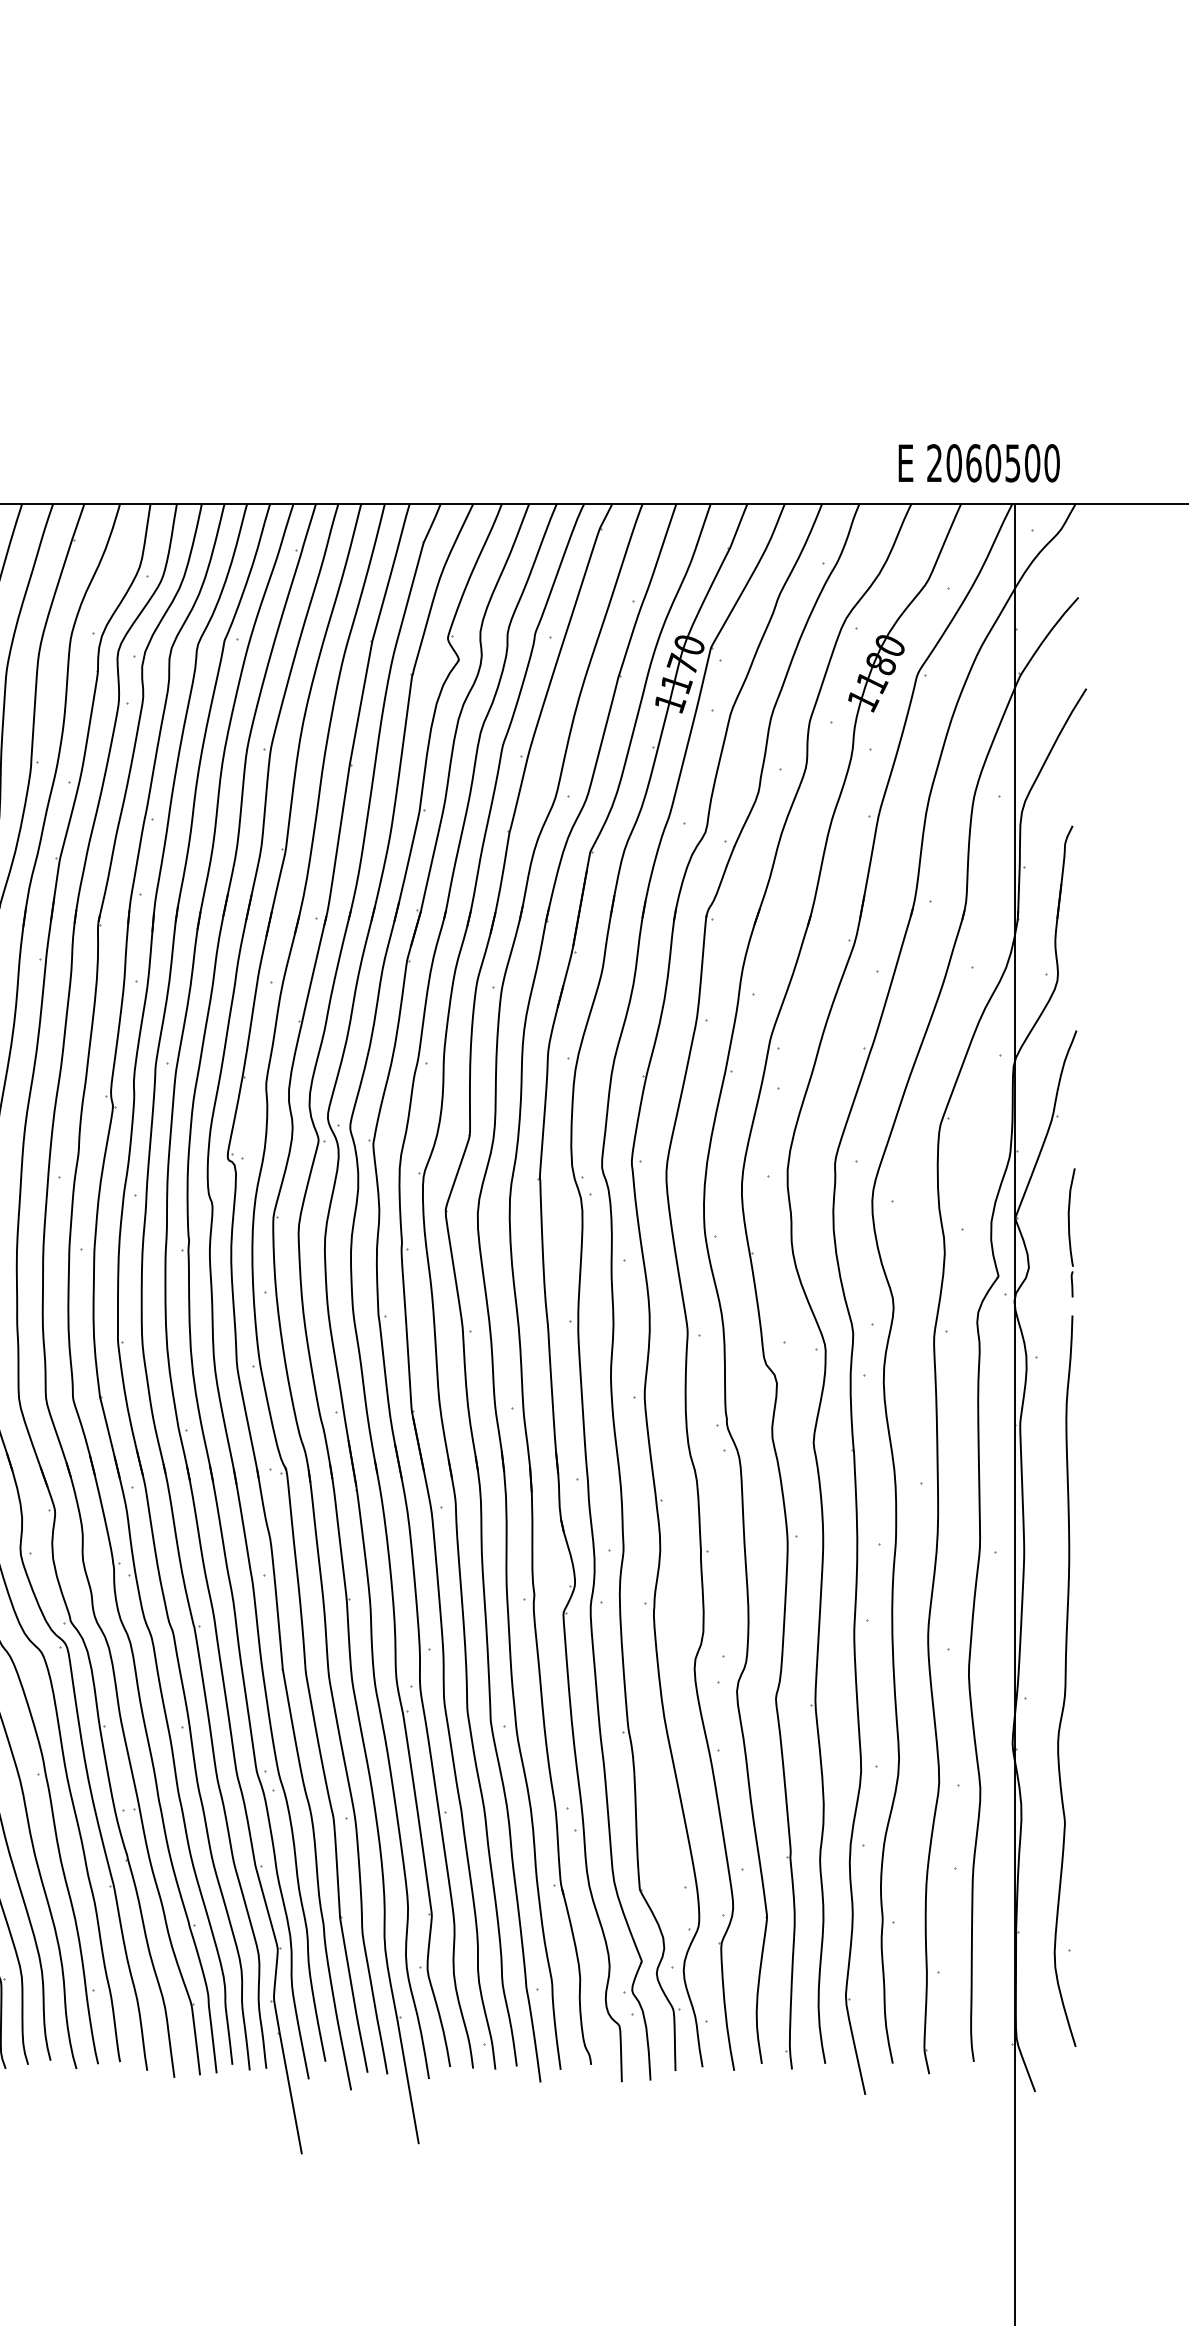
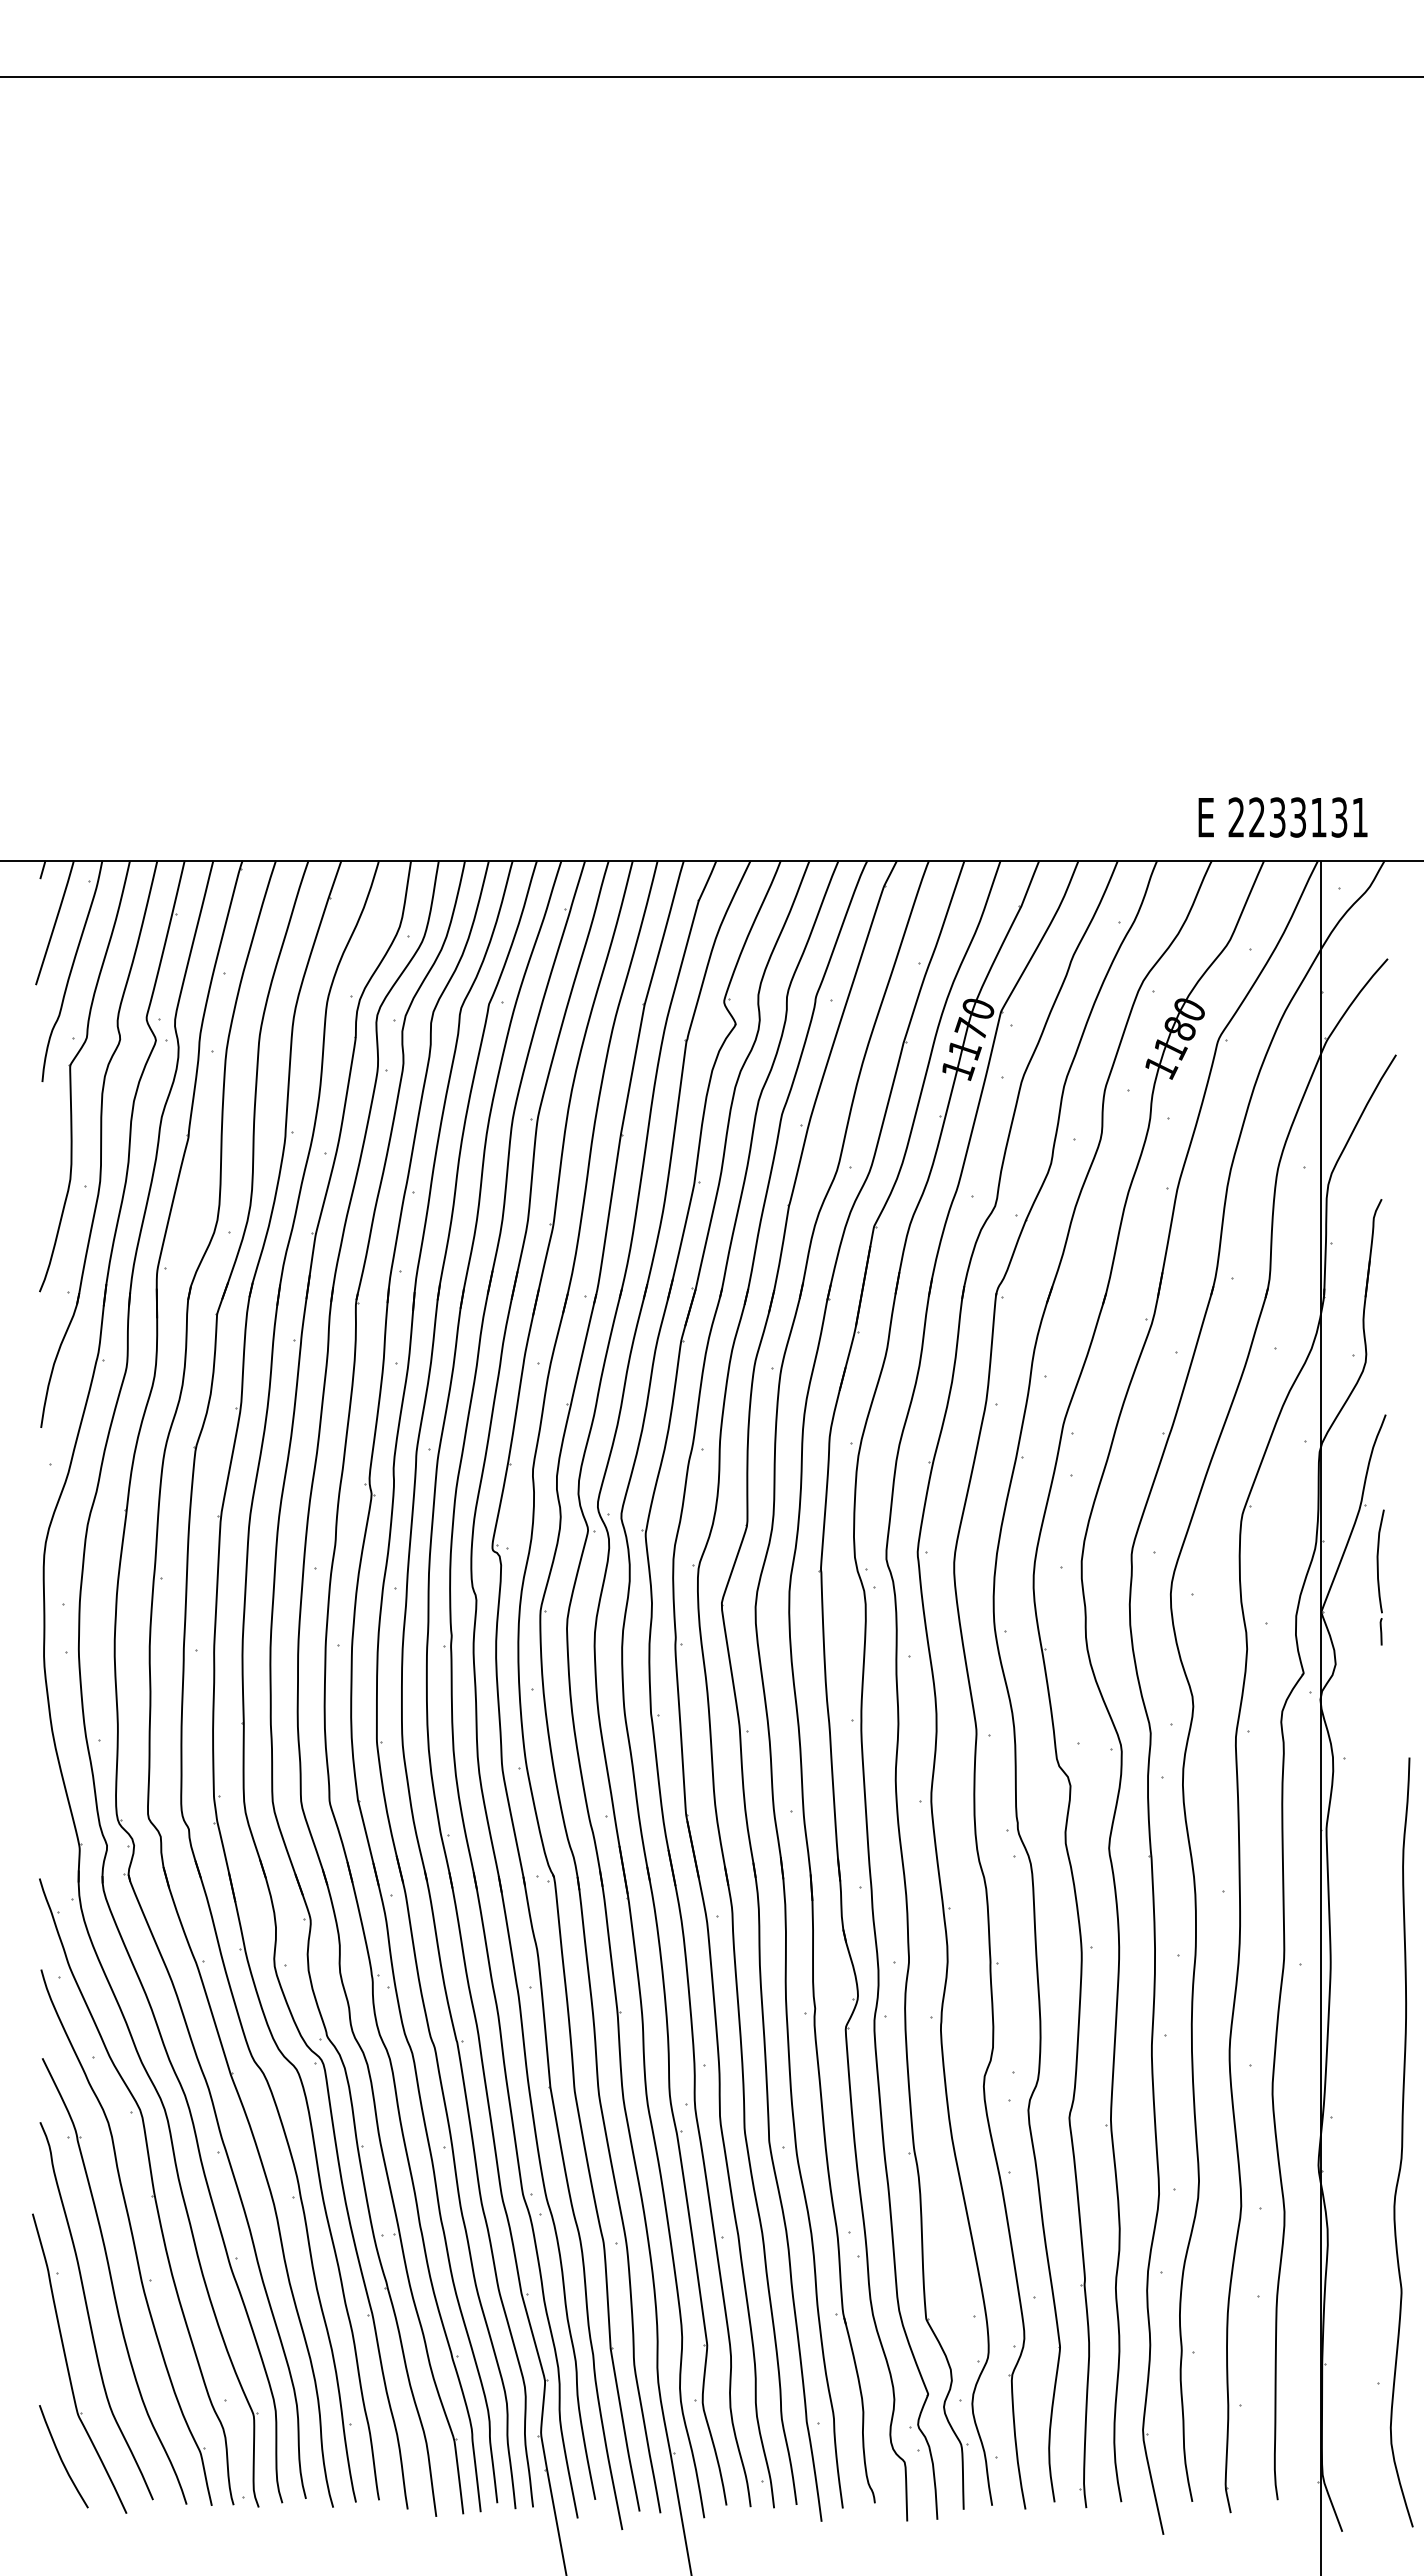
text: (1003, 463) -> (1308, 817), 2060500 -> 2233131
part: (1071, 1232) -> (1380, 1577), moved
curve: (1064, 1681) -> (1401, 2142), moved

